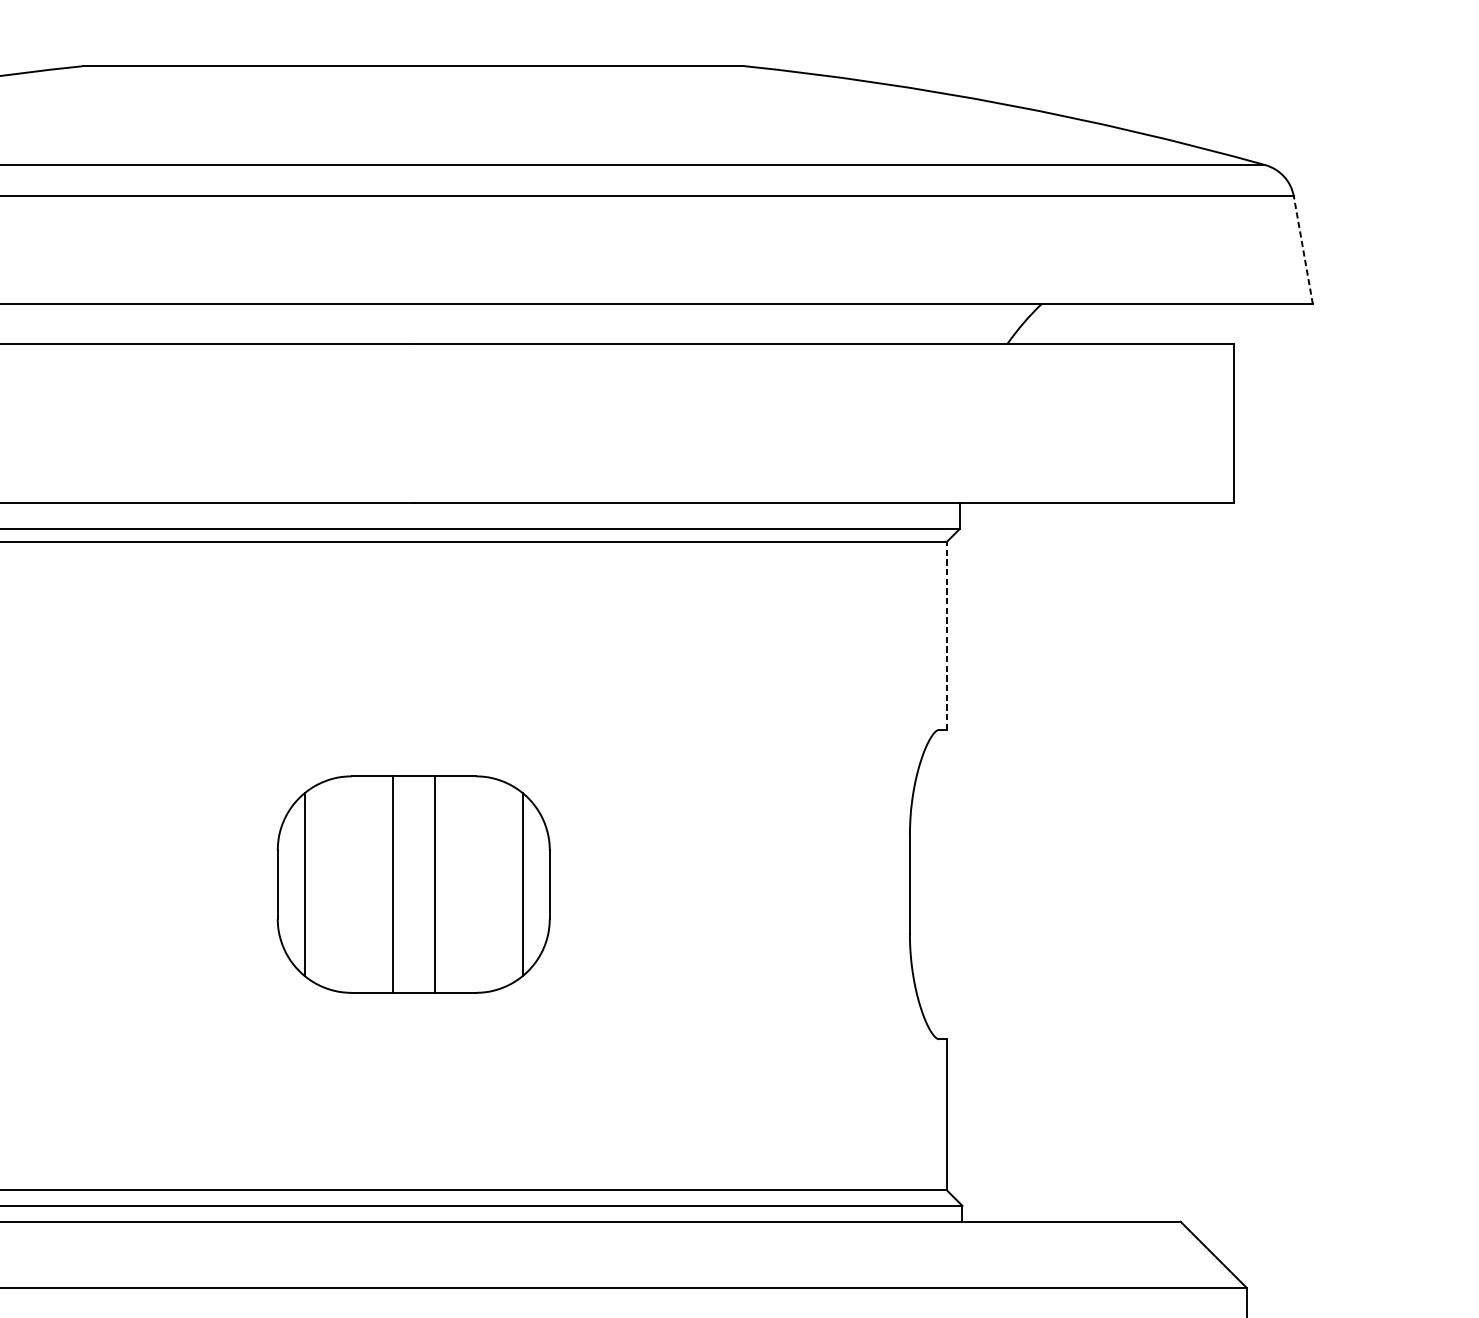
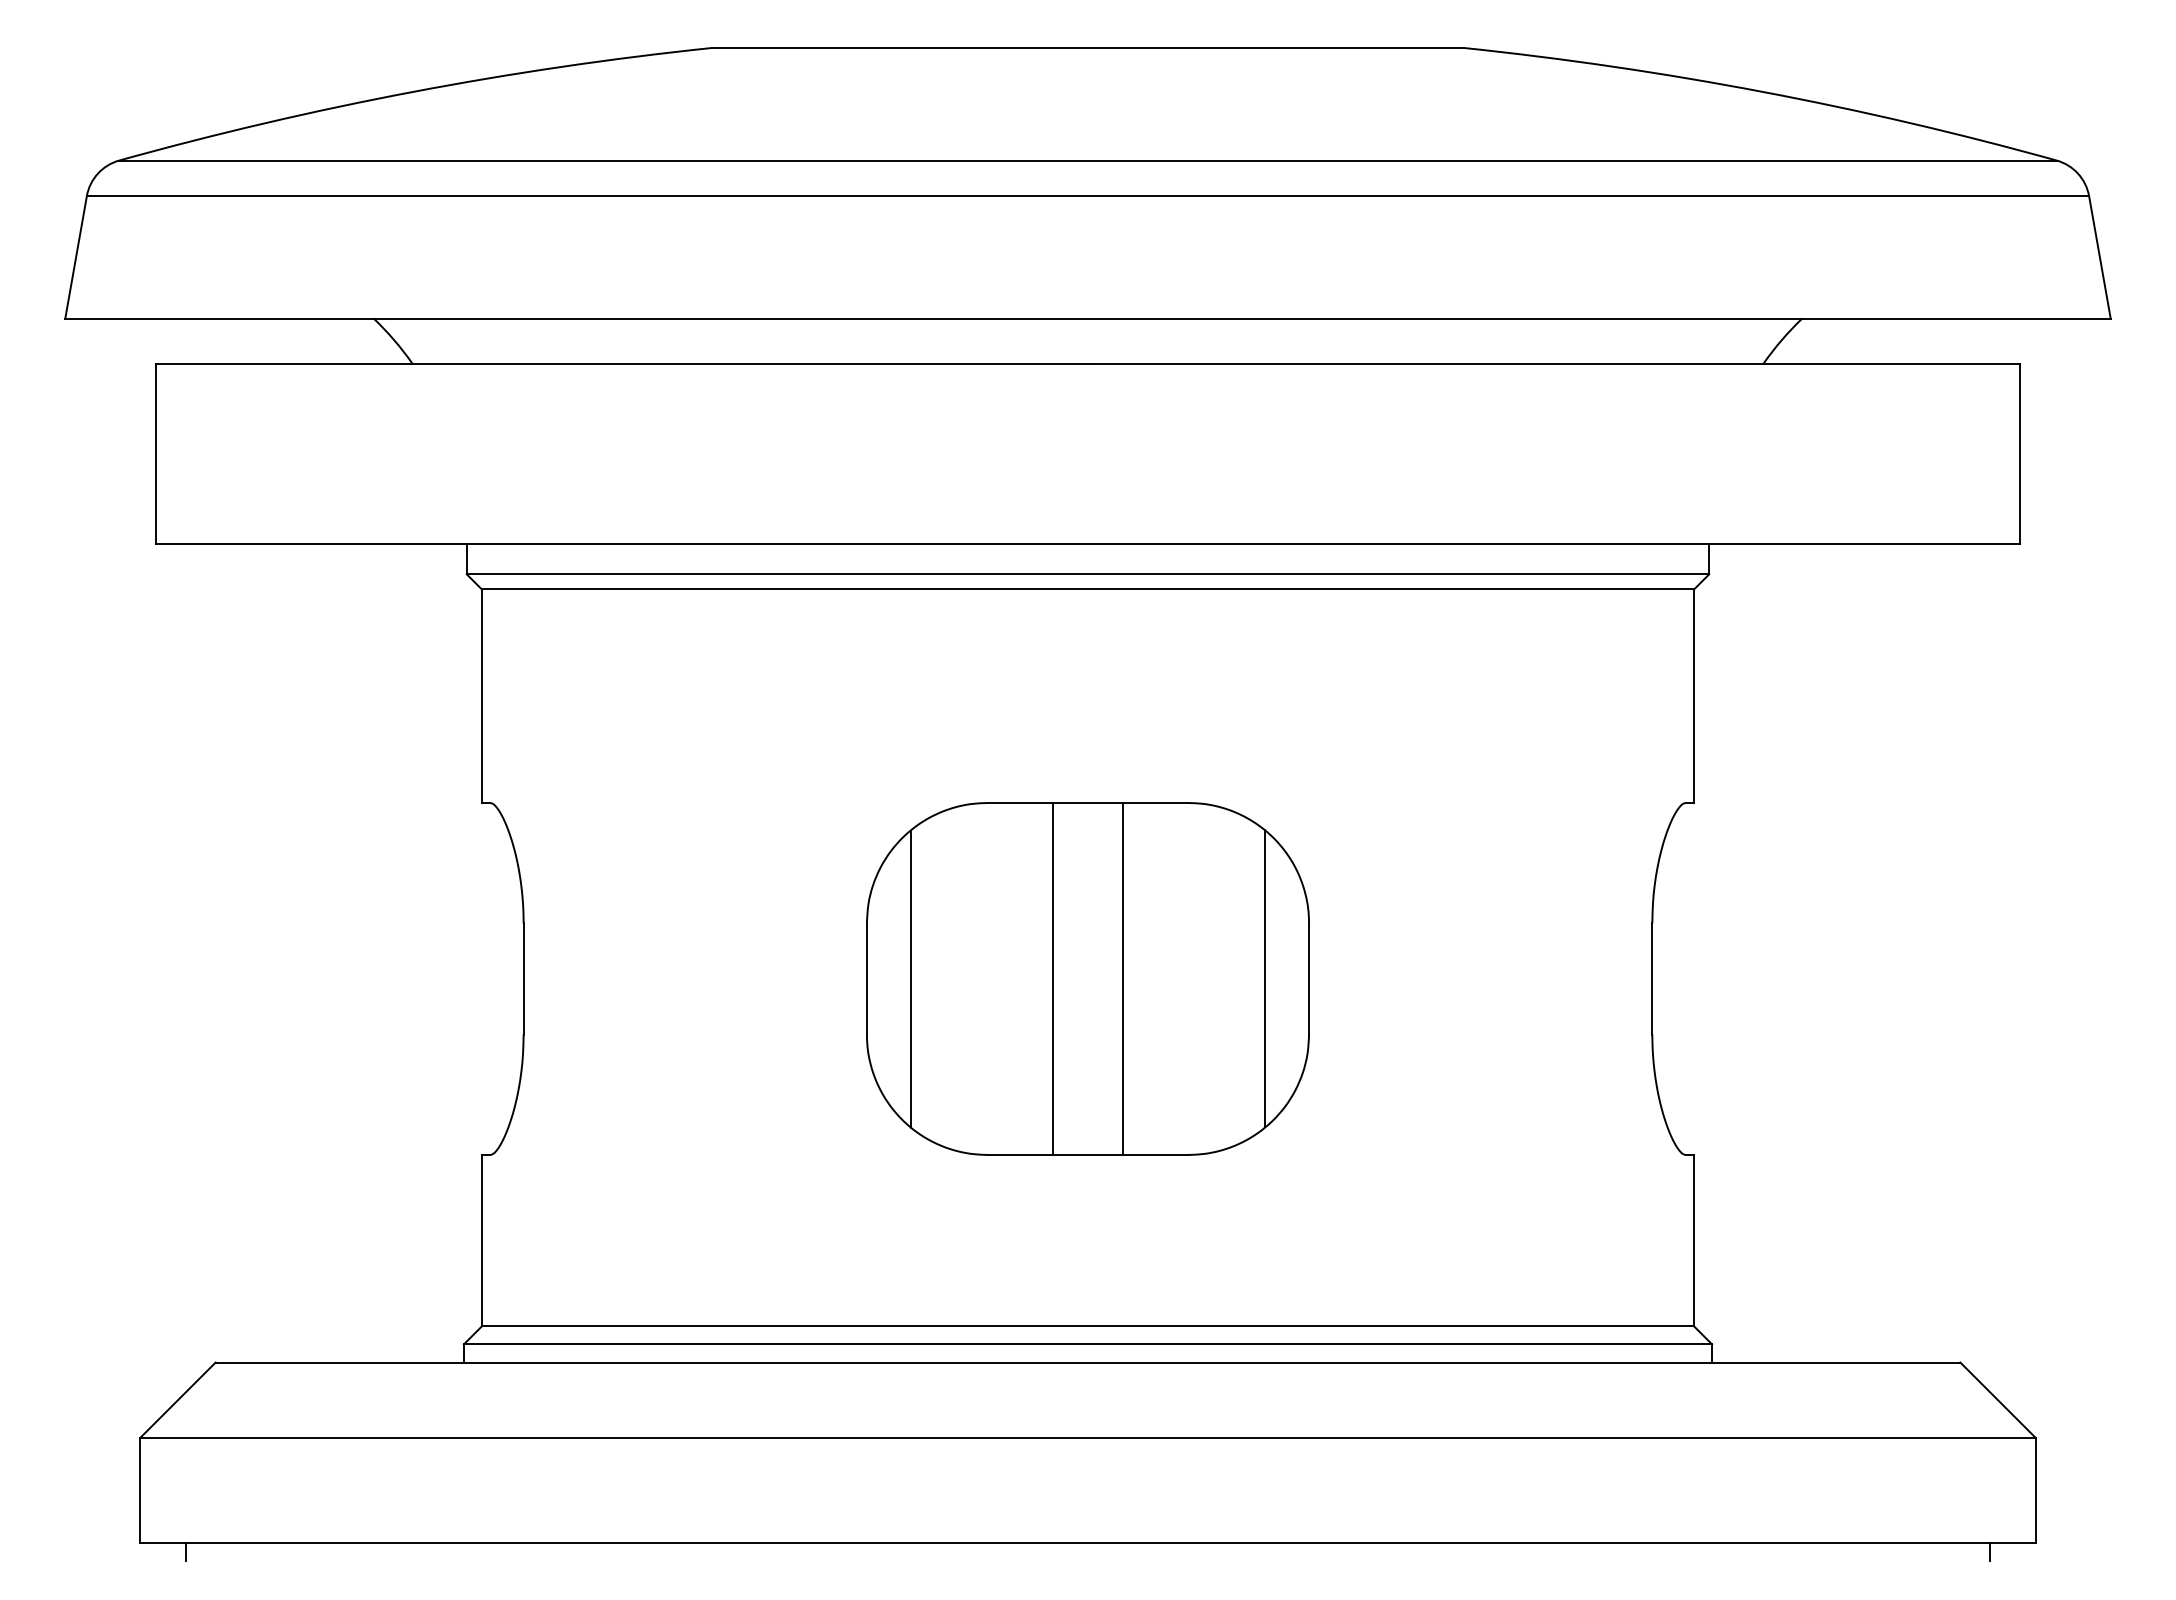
line: (1302, 249) -> (2099, 256), dashed -> solid
line: (946, 636) -> (1694, 696), dashed -> solid
part: (413, 884) -> (1087, 978), size x1.43

